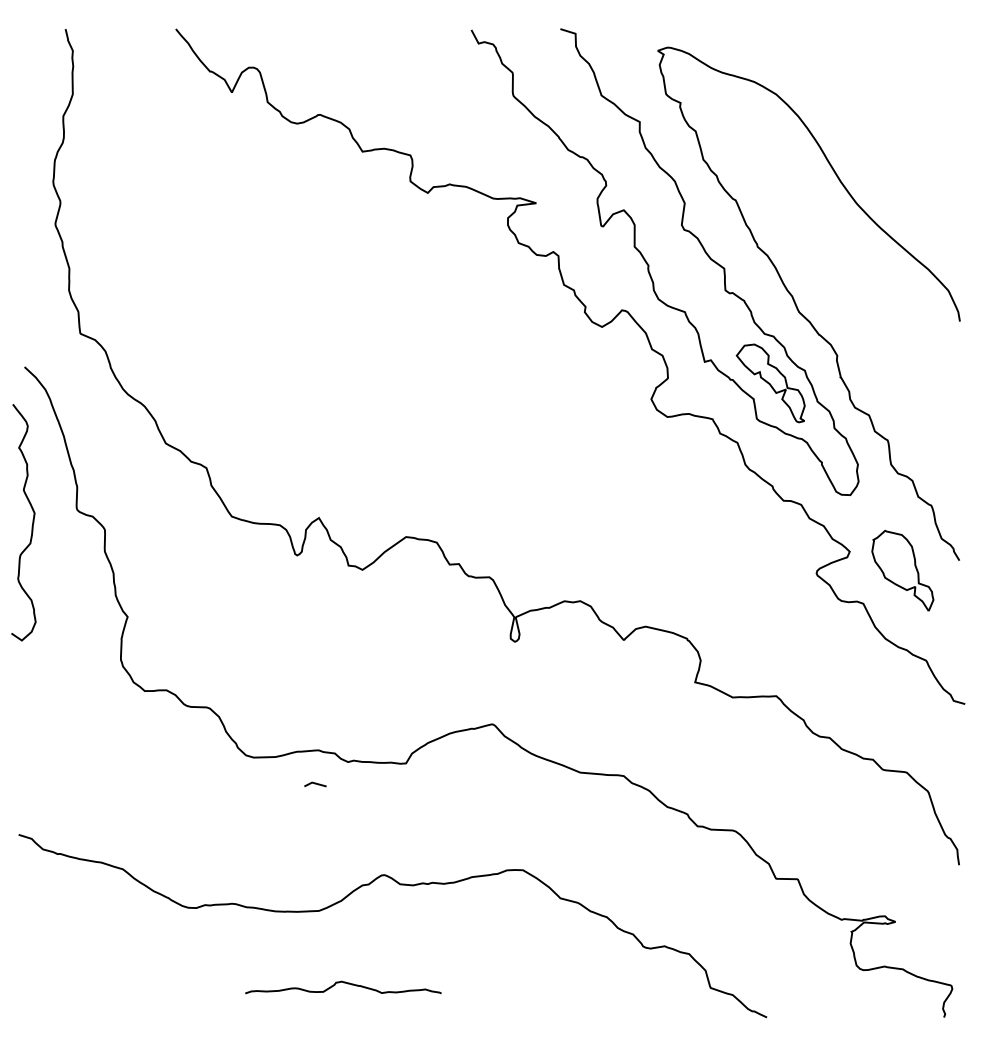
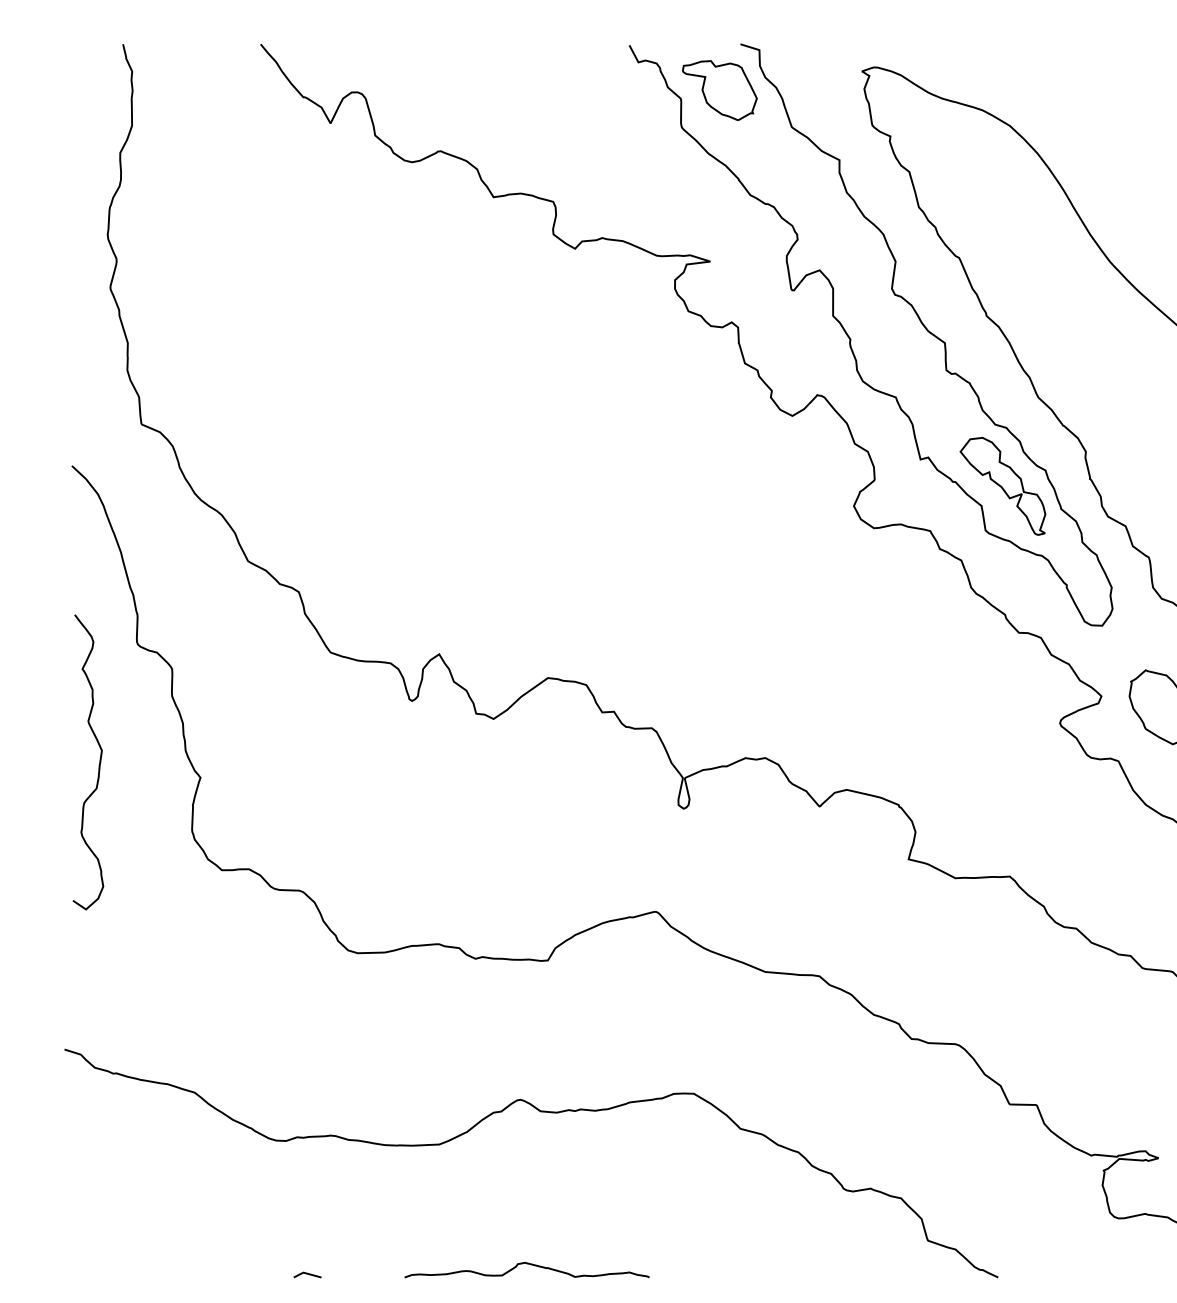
part: (543, 65) -> (719, 89), added
curve: (31, 526) -> (98, 767), moved
line: (315, 784) -> (307, 1275), moved
curve: (343, 983) -> (527, 1265), moved

